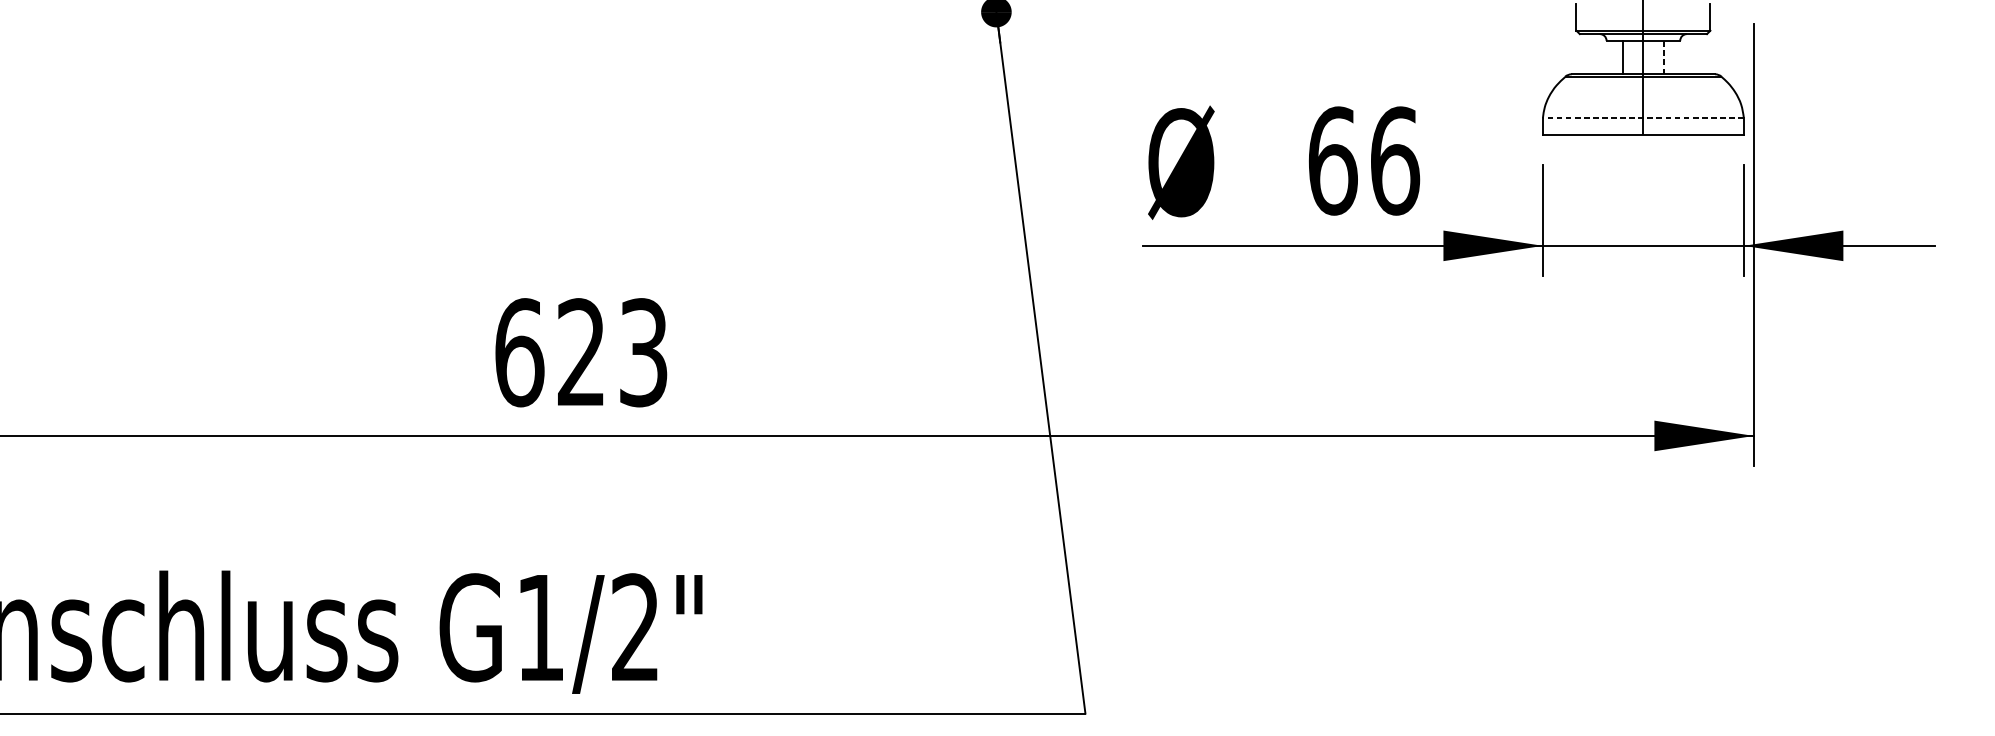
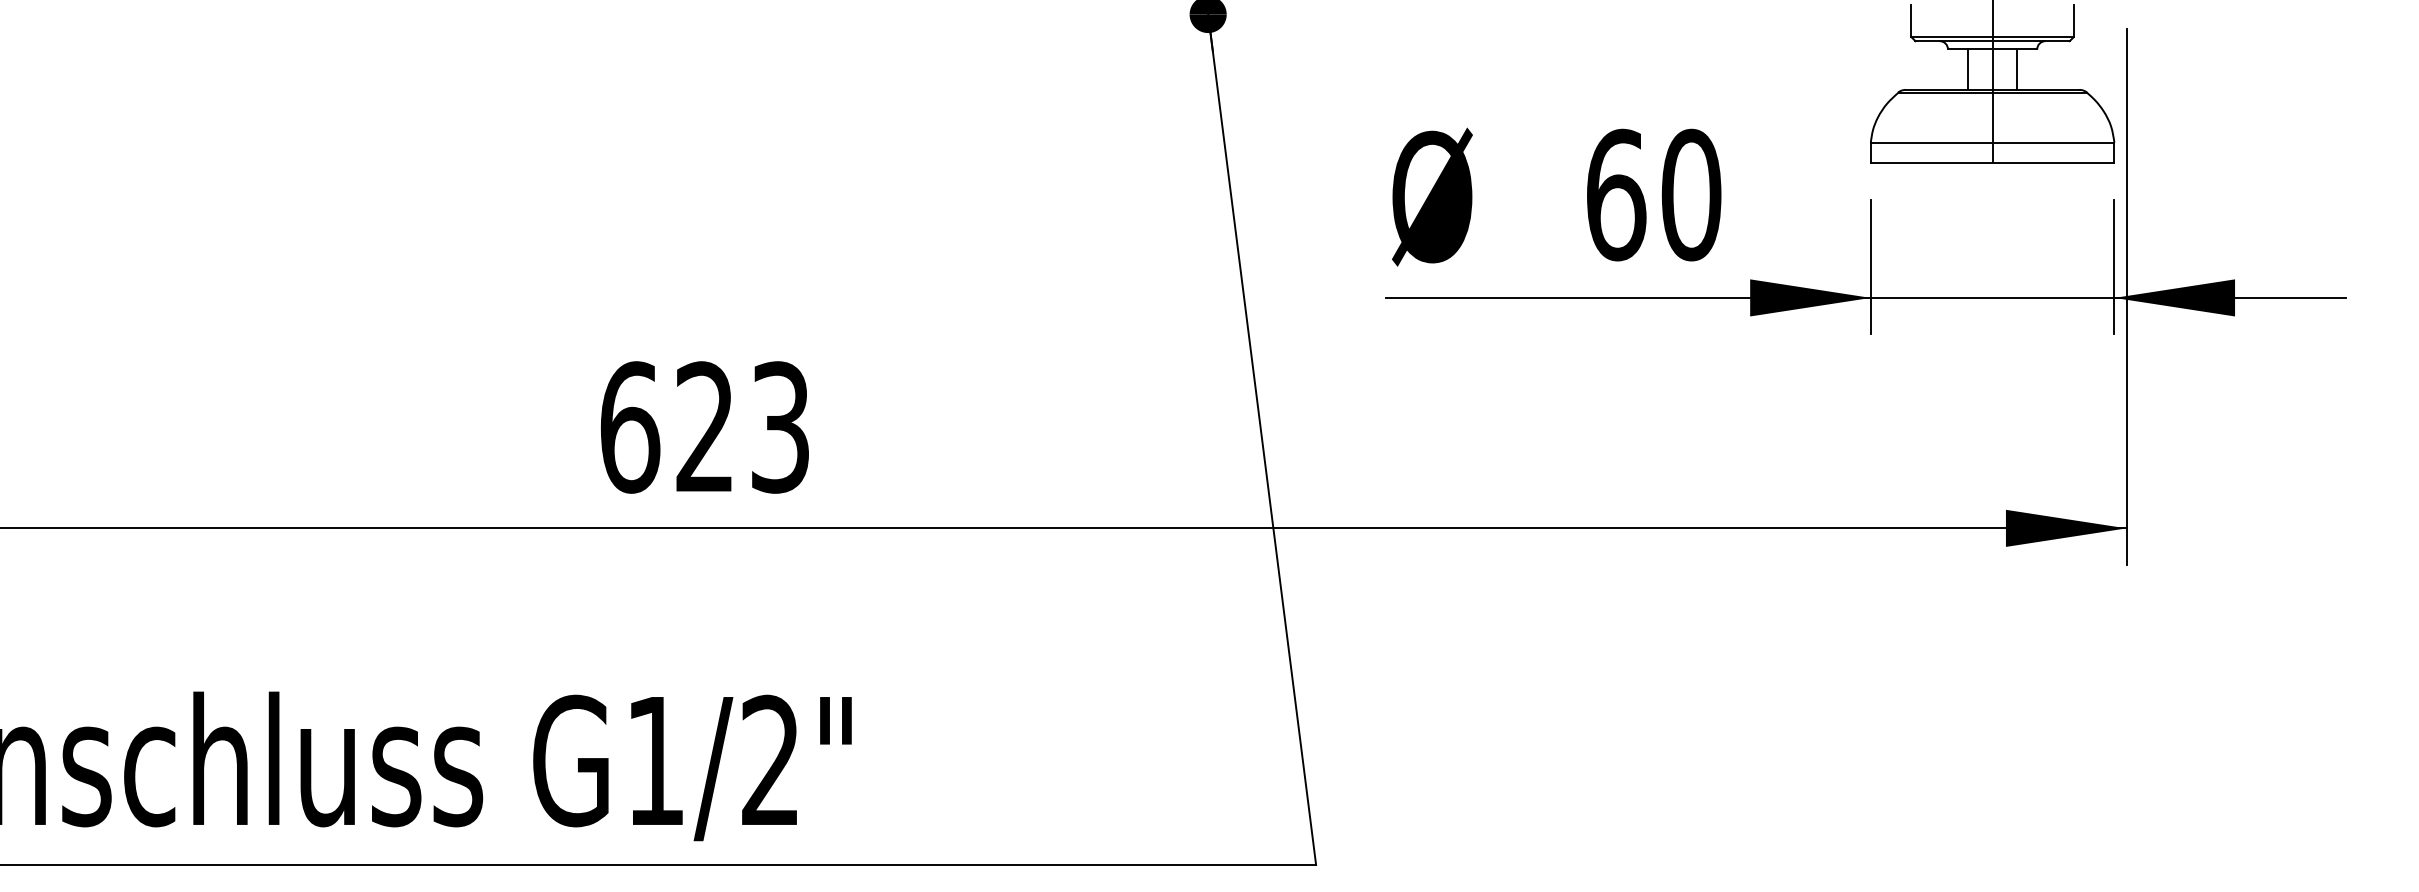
line: (1663, 57) -> (2016, 69), dashed -> solid
line: (1643, 117) -> (1992, 142), dashed -> solid
text: (1395, 160) -> (1691, 194), 66 -> 60

